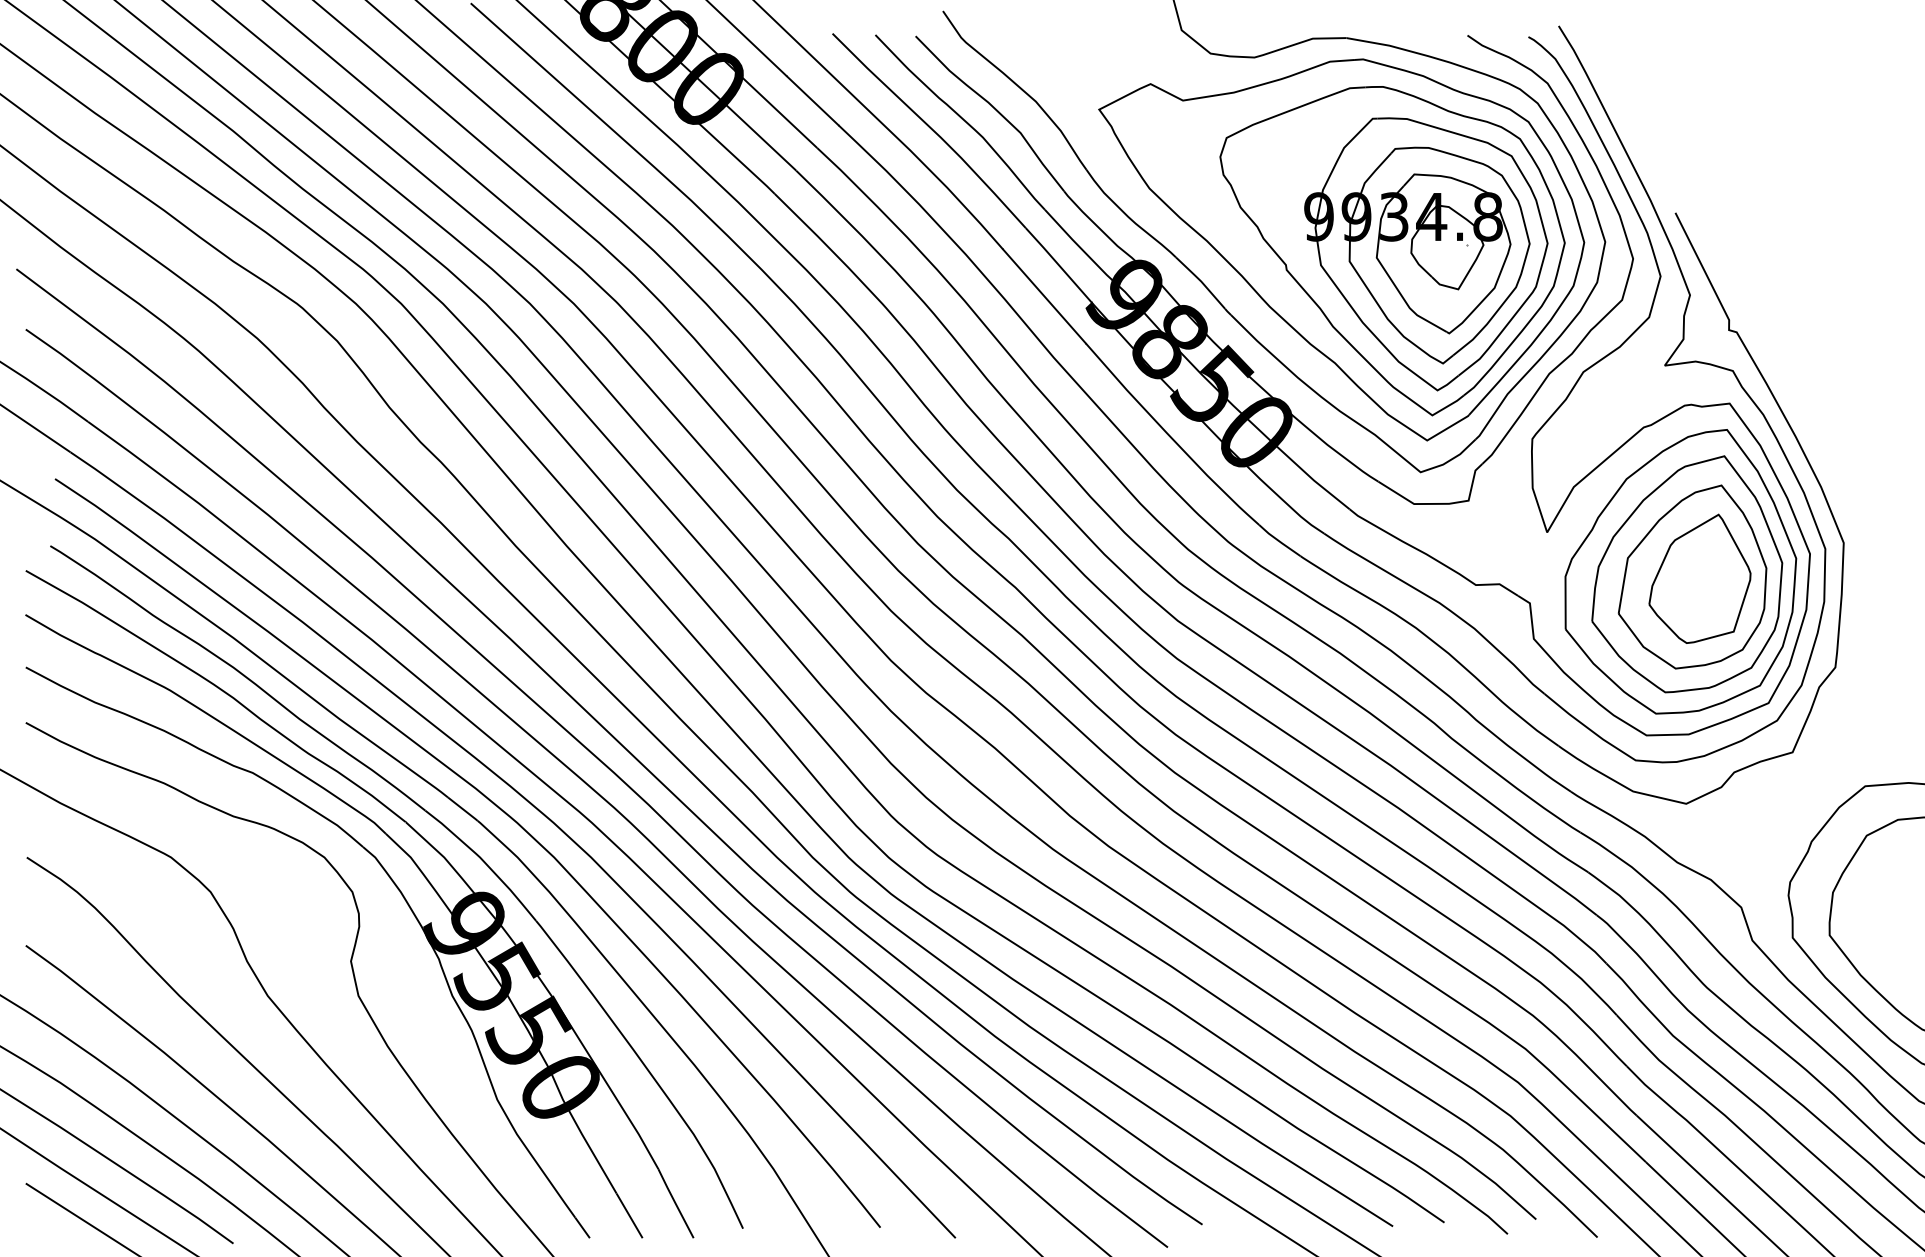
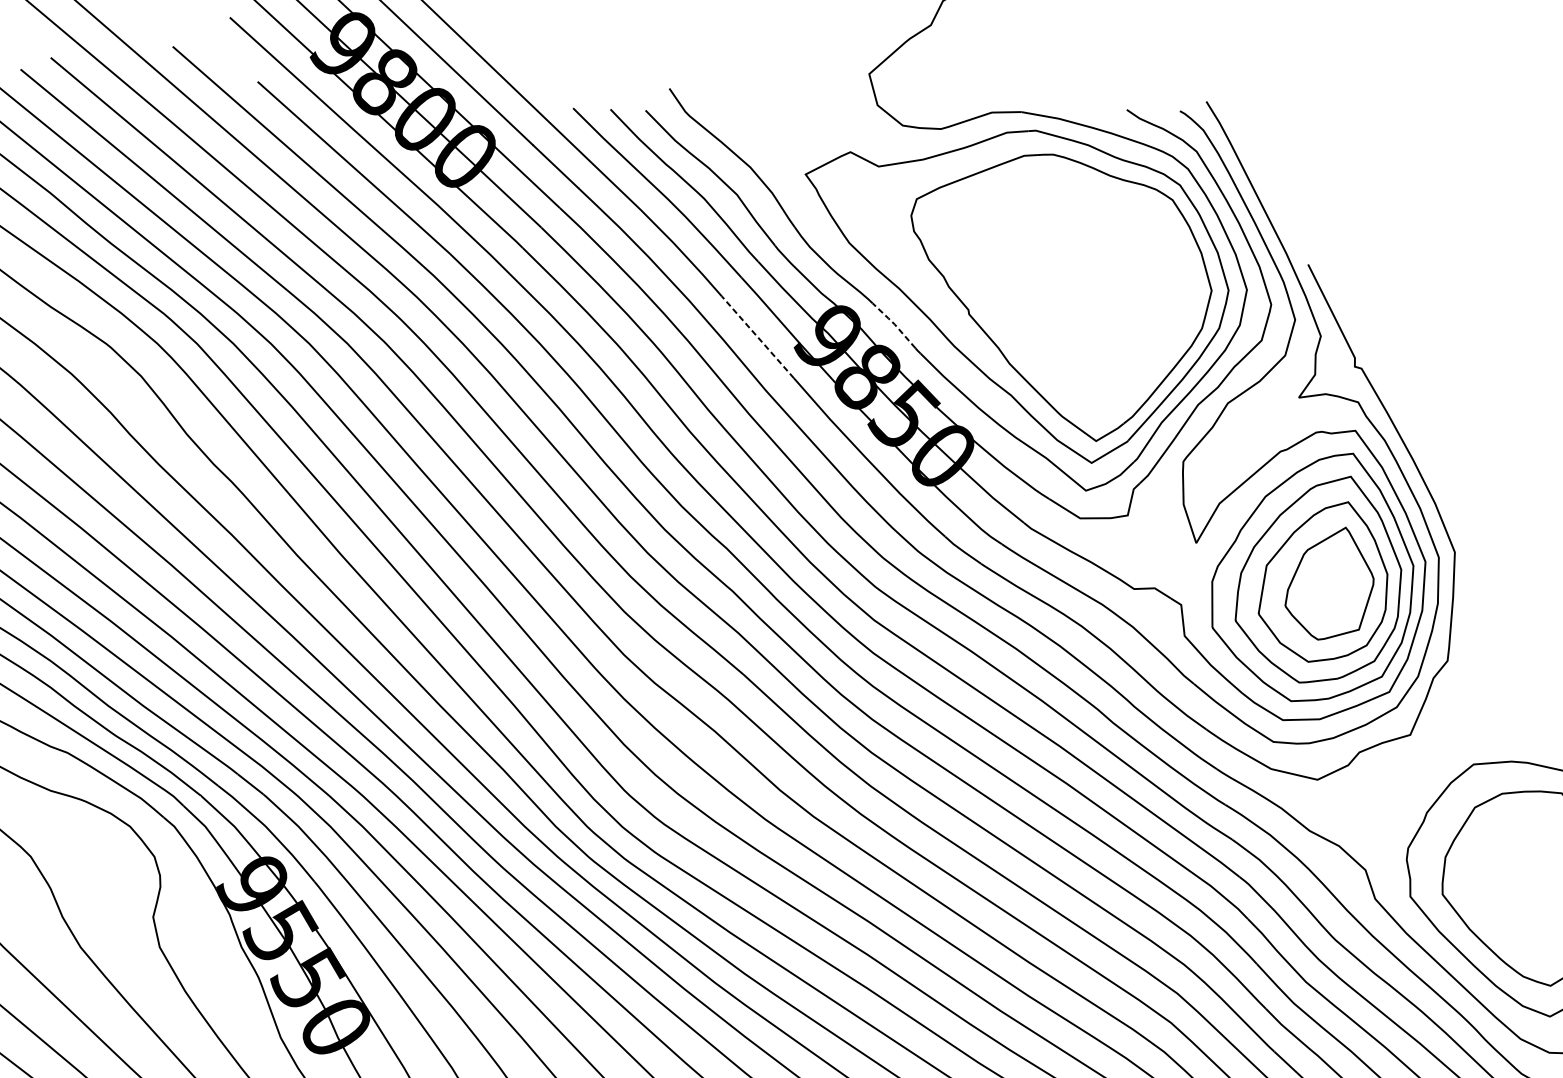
part: (1426, 254) -> (1091, 300), removed
line: (1201, 281) -> (894, 324), solid -> dashed
line: (1044, 296) -> (757, 337), solid -> dashed

